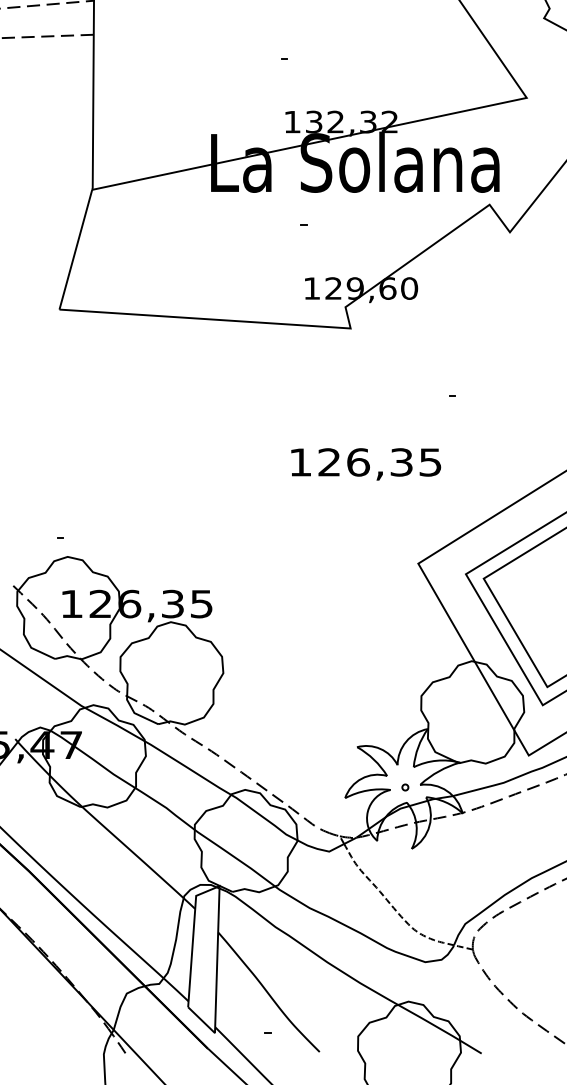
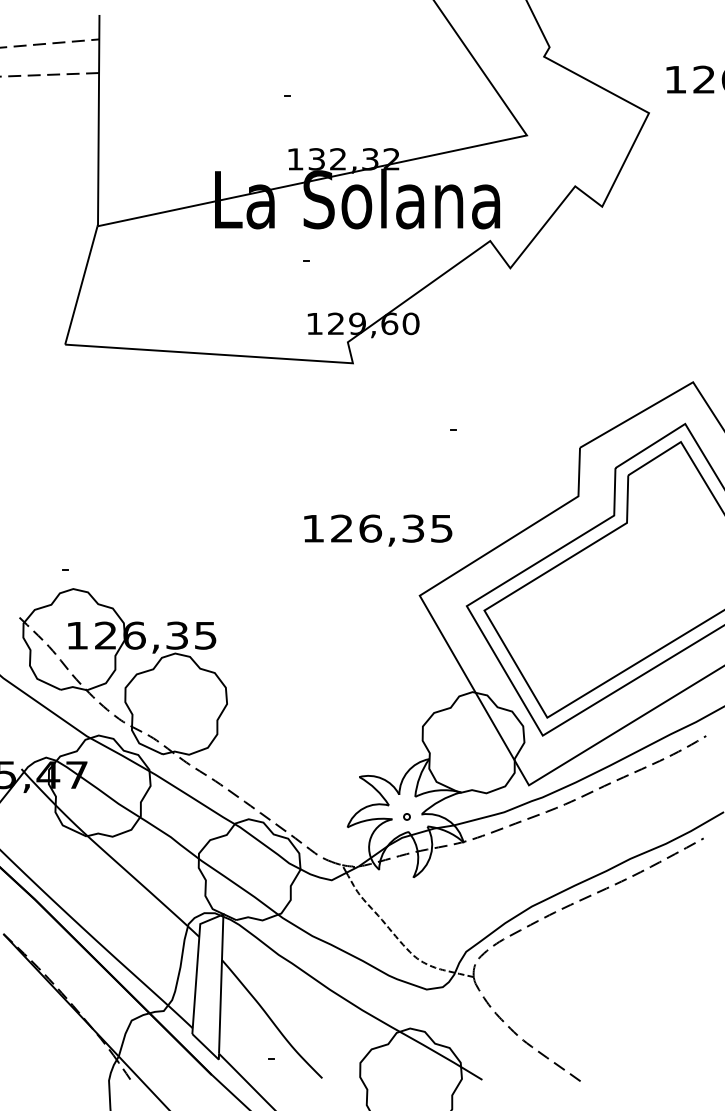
text: (366, 464) -> (378, 530), moved

